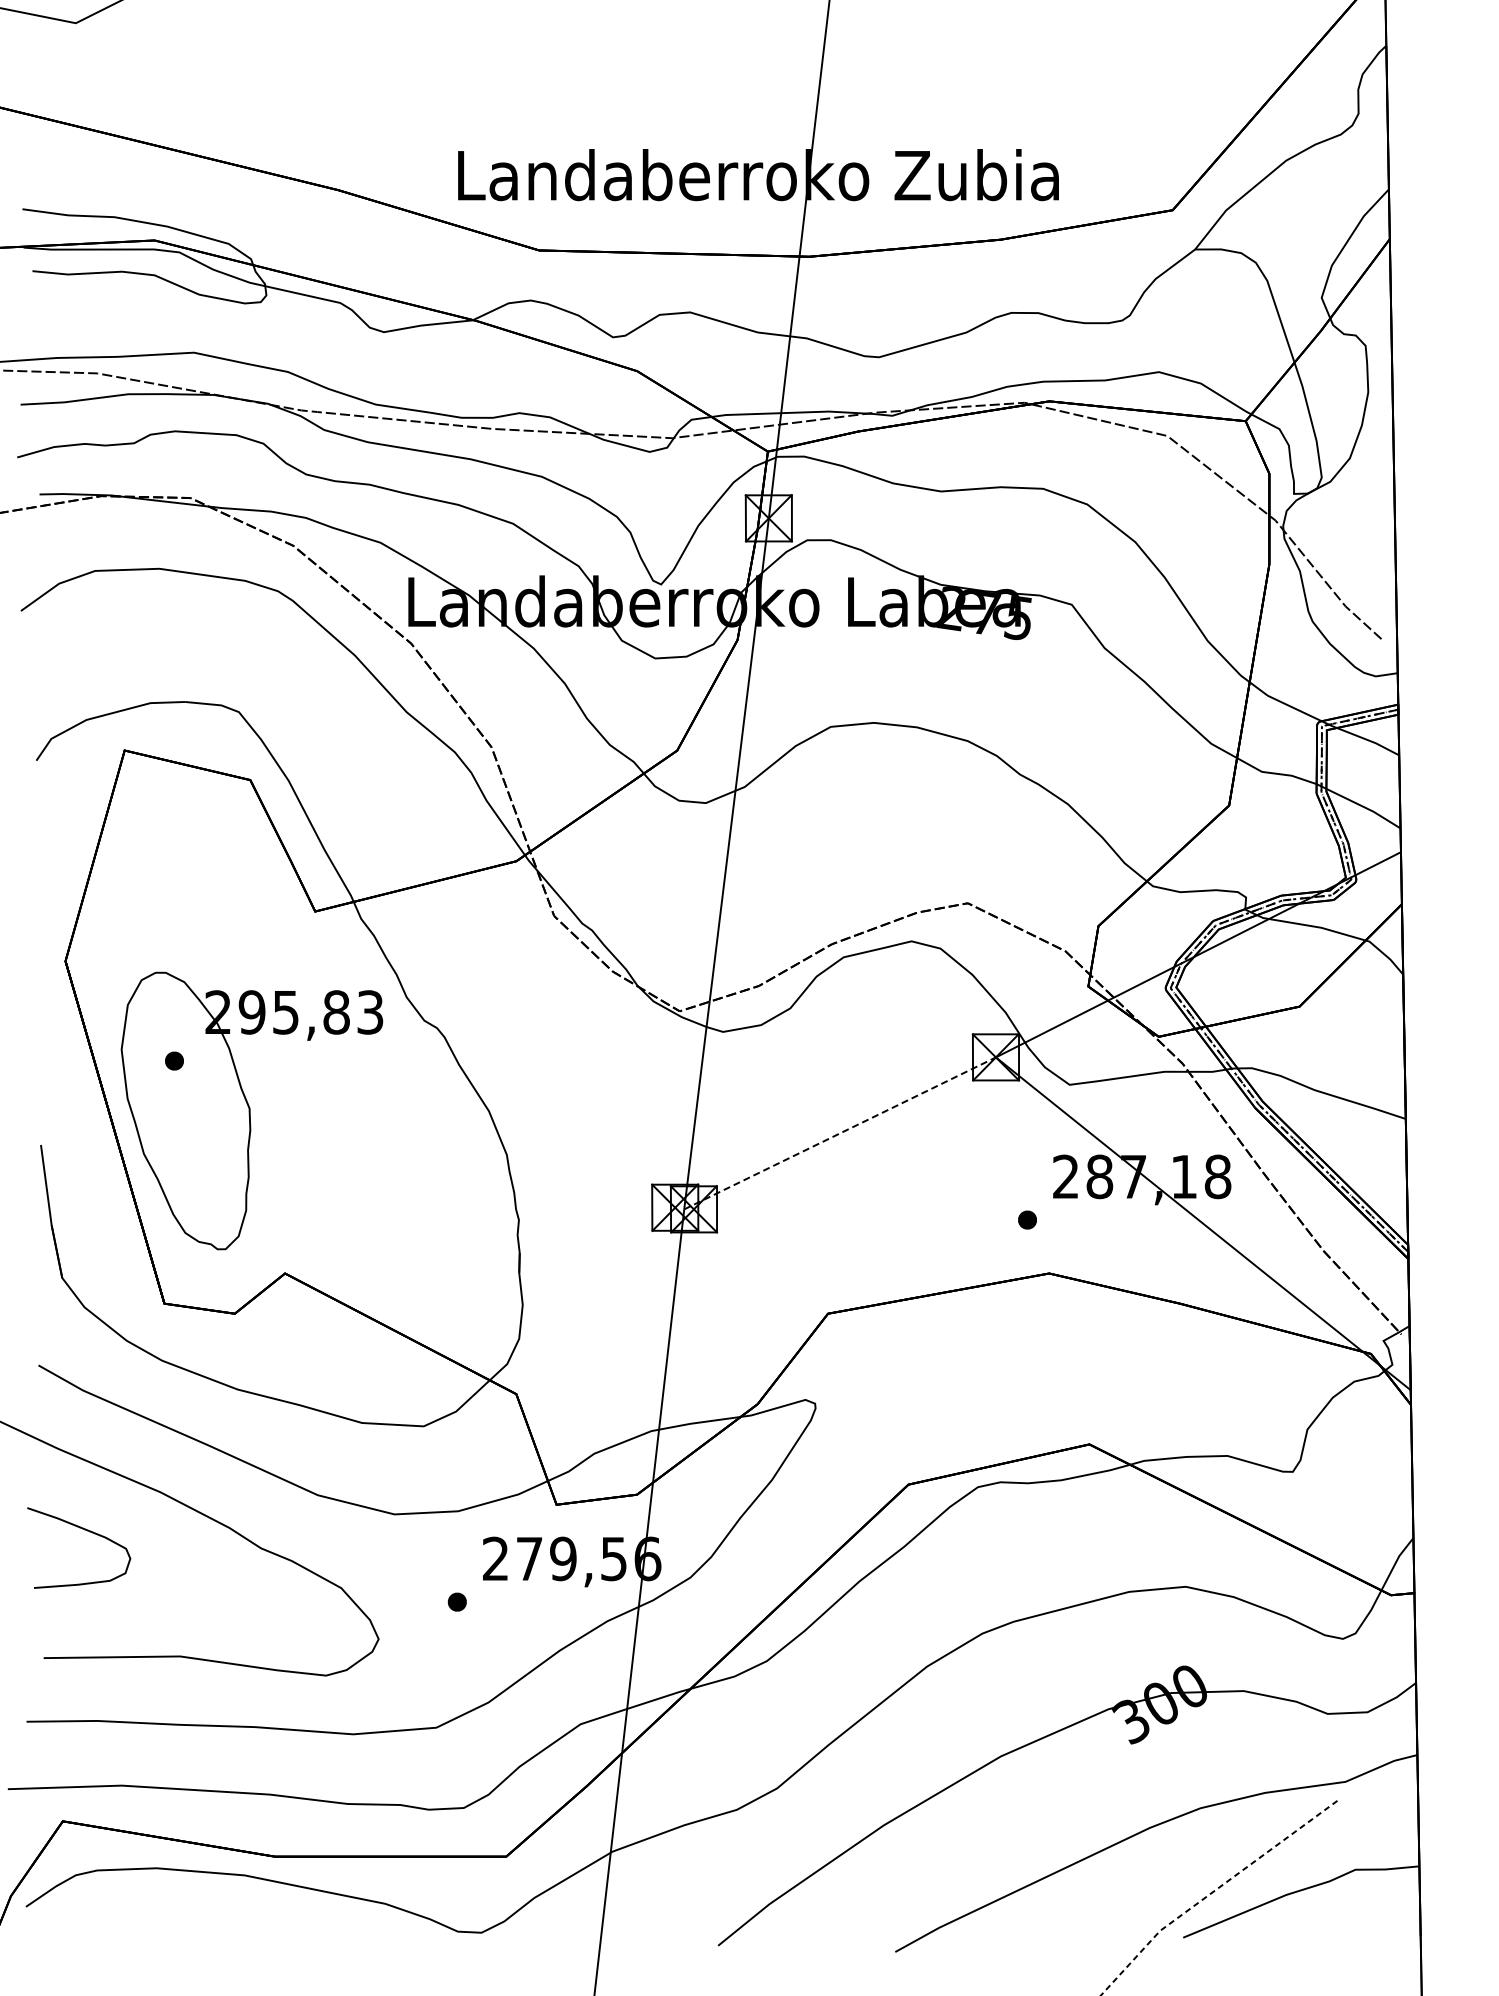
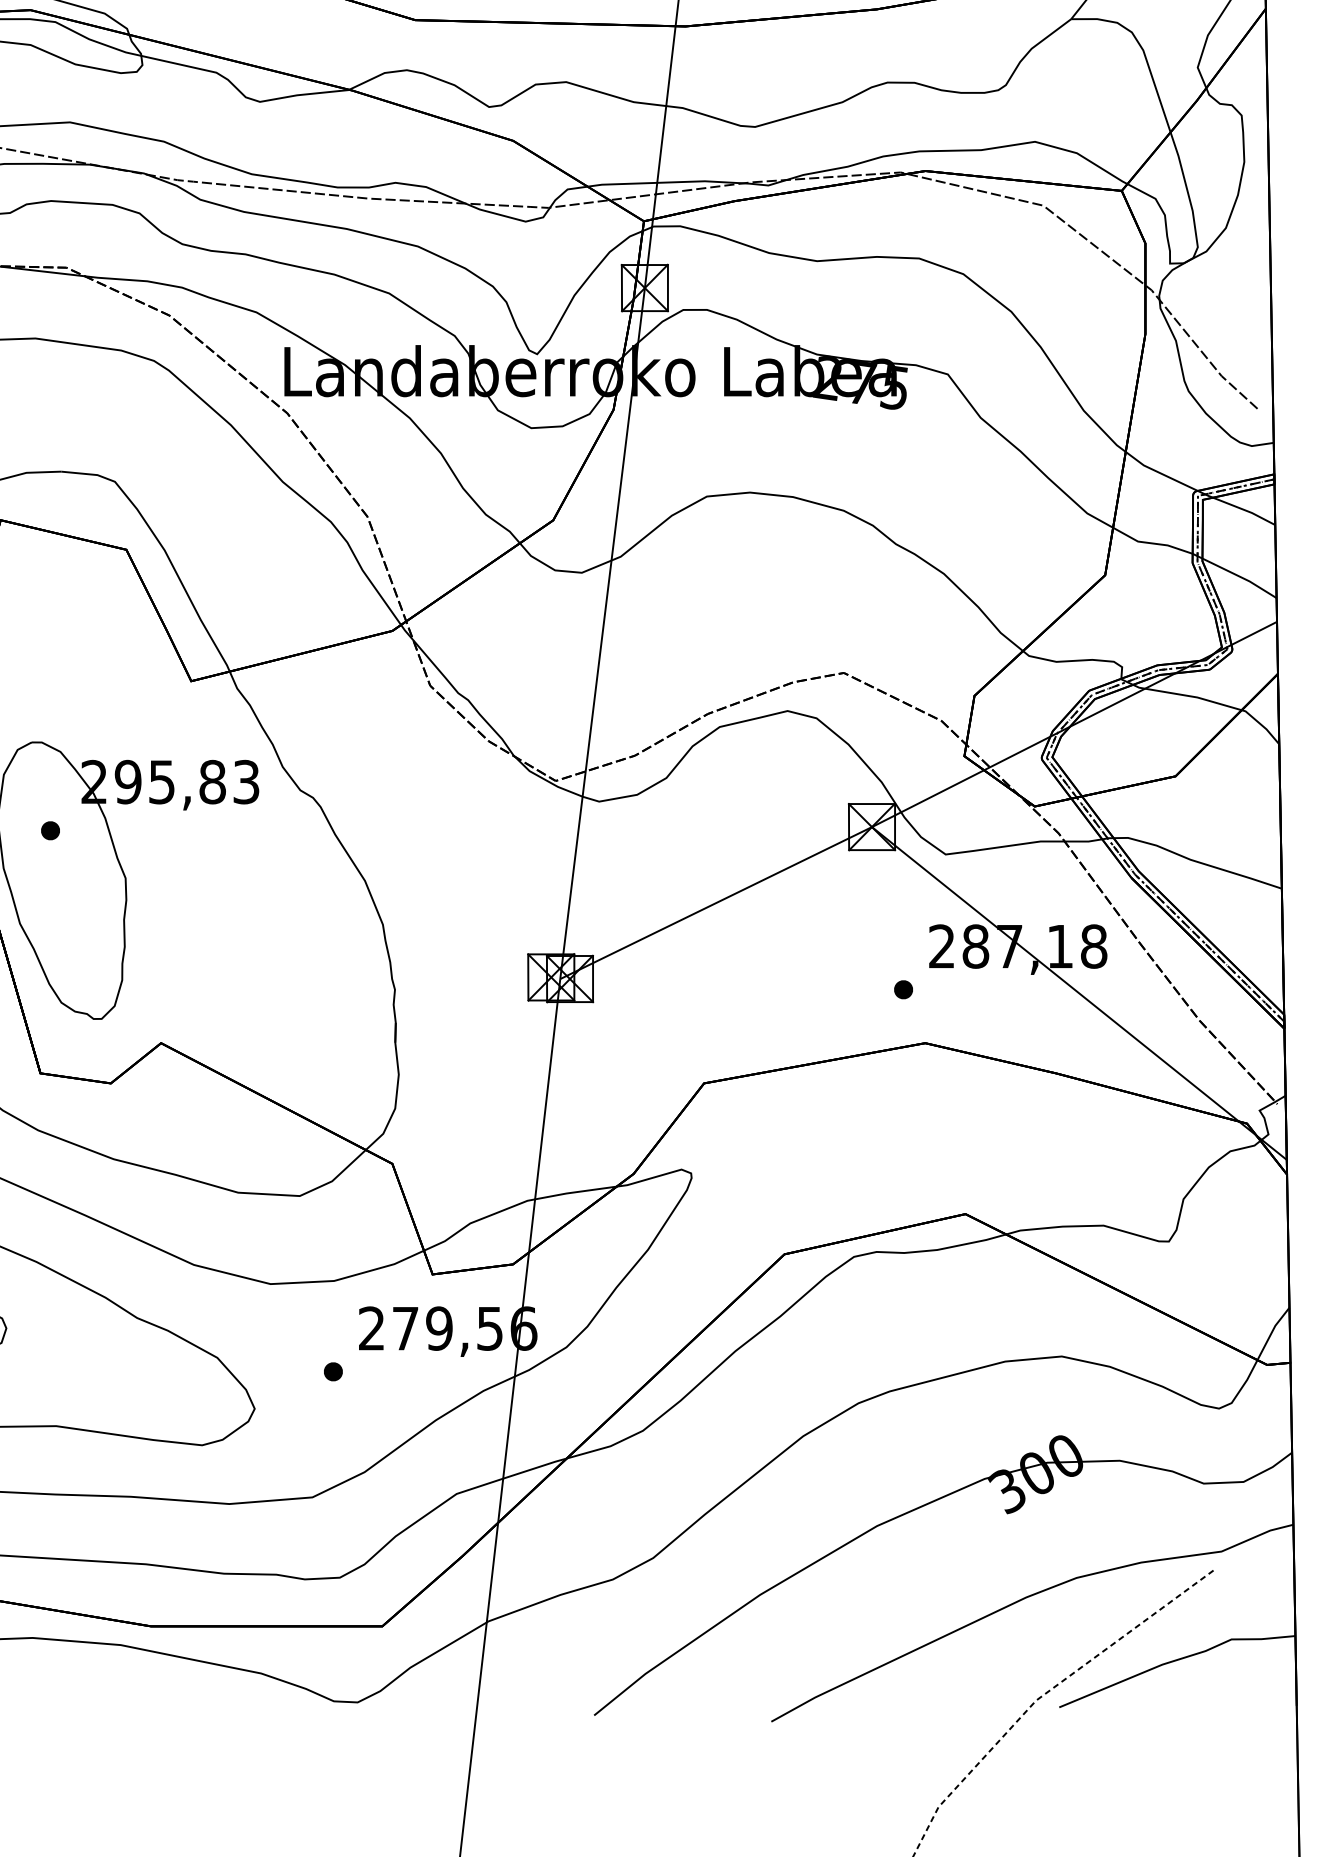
line: (840, 1133) -> (716, 903), dashed -> solid

